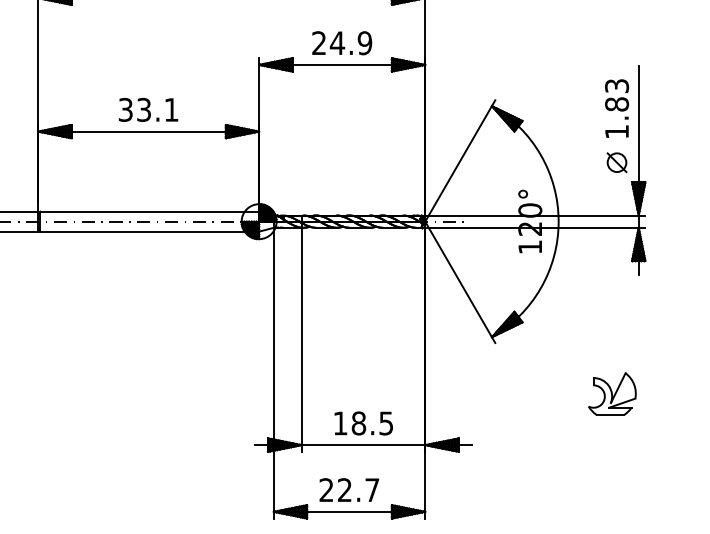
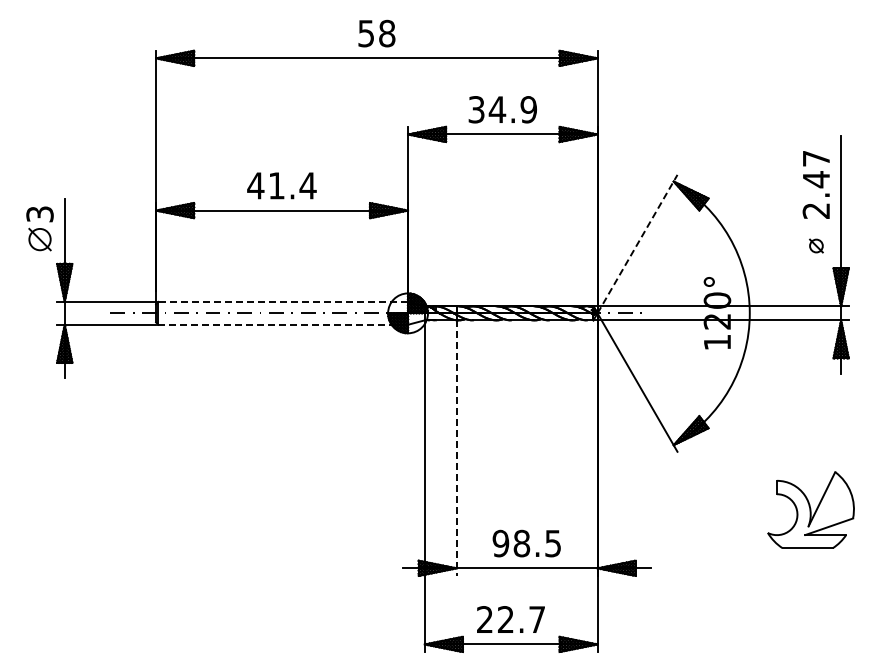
text: (319, 43) -> (476, 109), 24.9 -> 34.9
text: (617, 108) -> (816, 184), 1.83 -> 2.47
text: (148, 109) -> (281, 185), 33.1 -> 41.4
line: (460, 161) -> (637, 244), solid -> dashed
part: (617, 162) -> (816, 245), size x0.6
line: (149, 211) -> (283, 301), solid -> dashed
line: (149, 231) -> (283, 324), solid -> dashed
line: (301, 340) -> (456, 448), solid -> dashed
part: (611, 393) -> (810, 509), size x1.6
text: (340, 423) -> (500, 543), 18.5 -> 98.5

